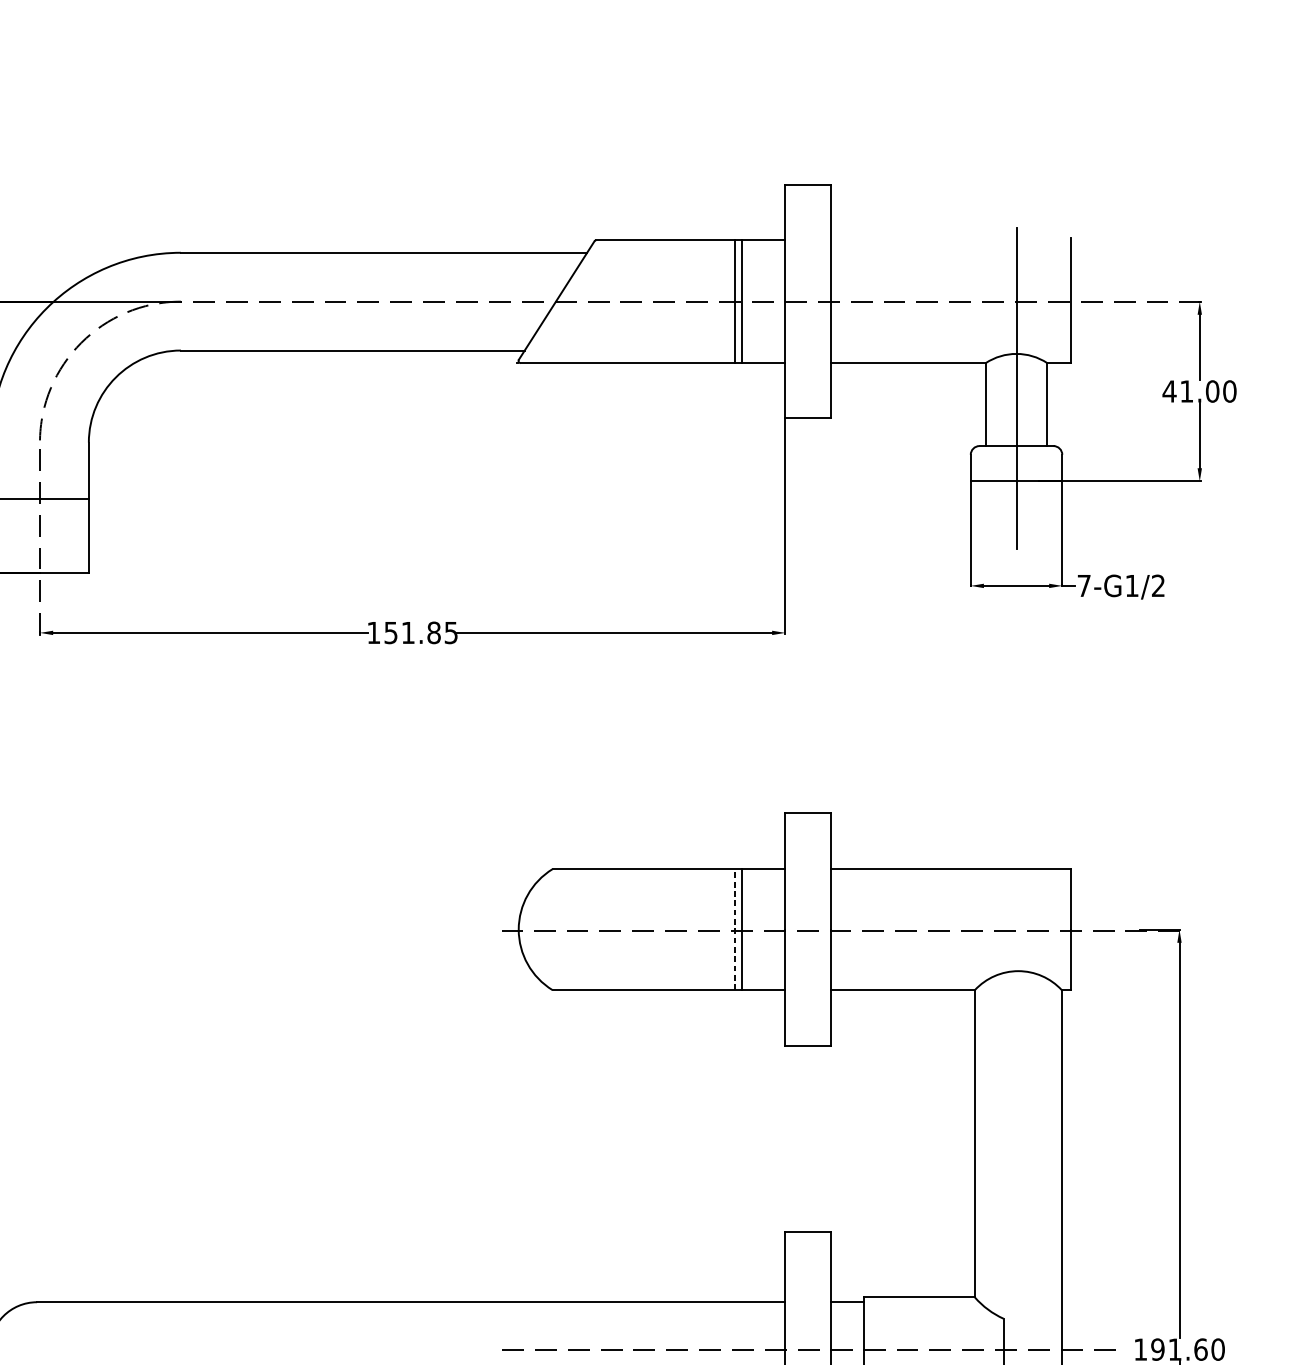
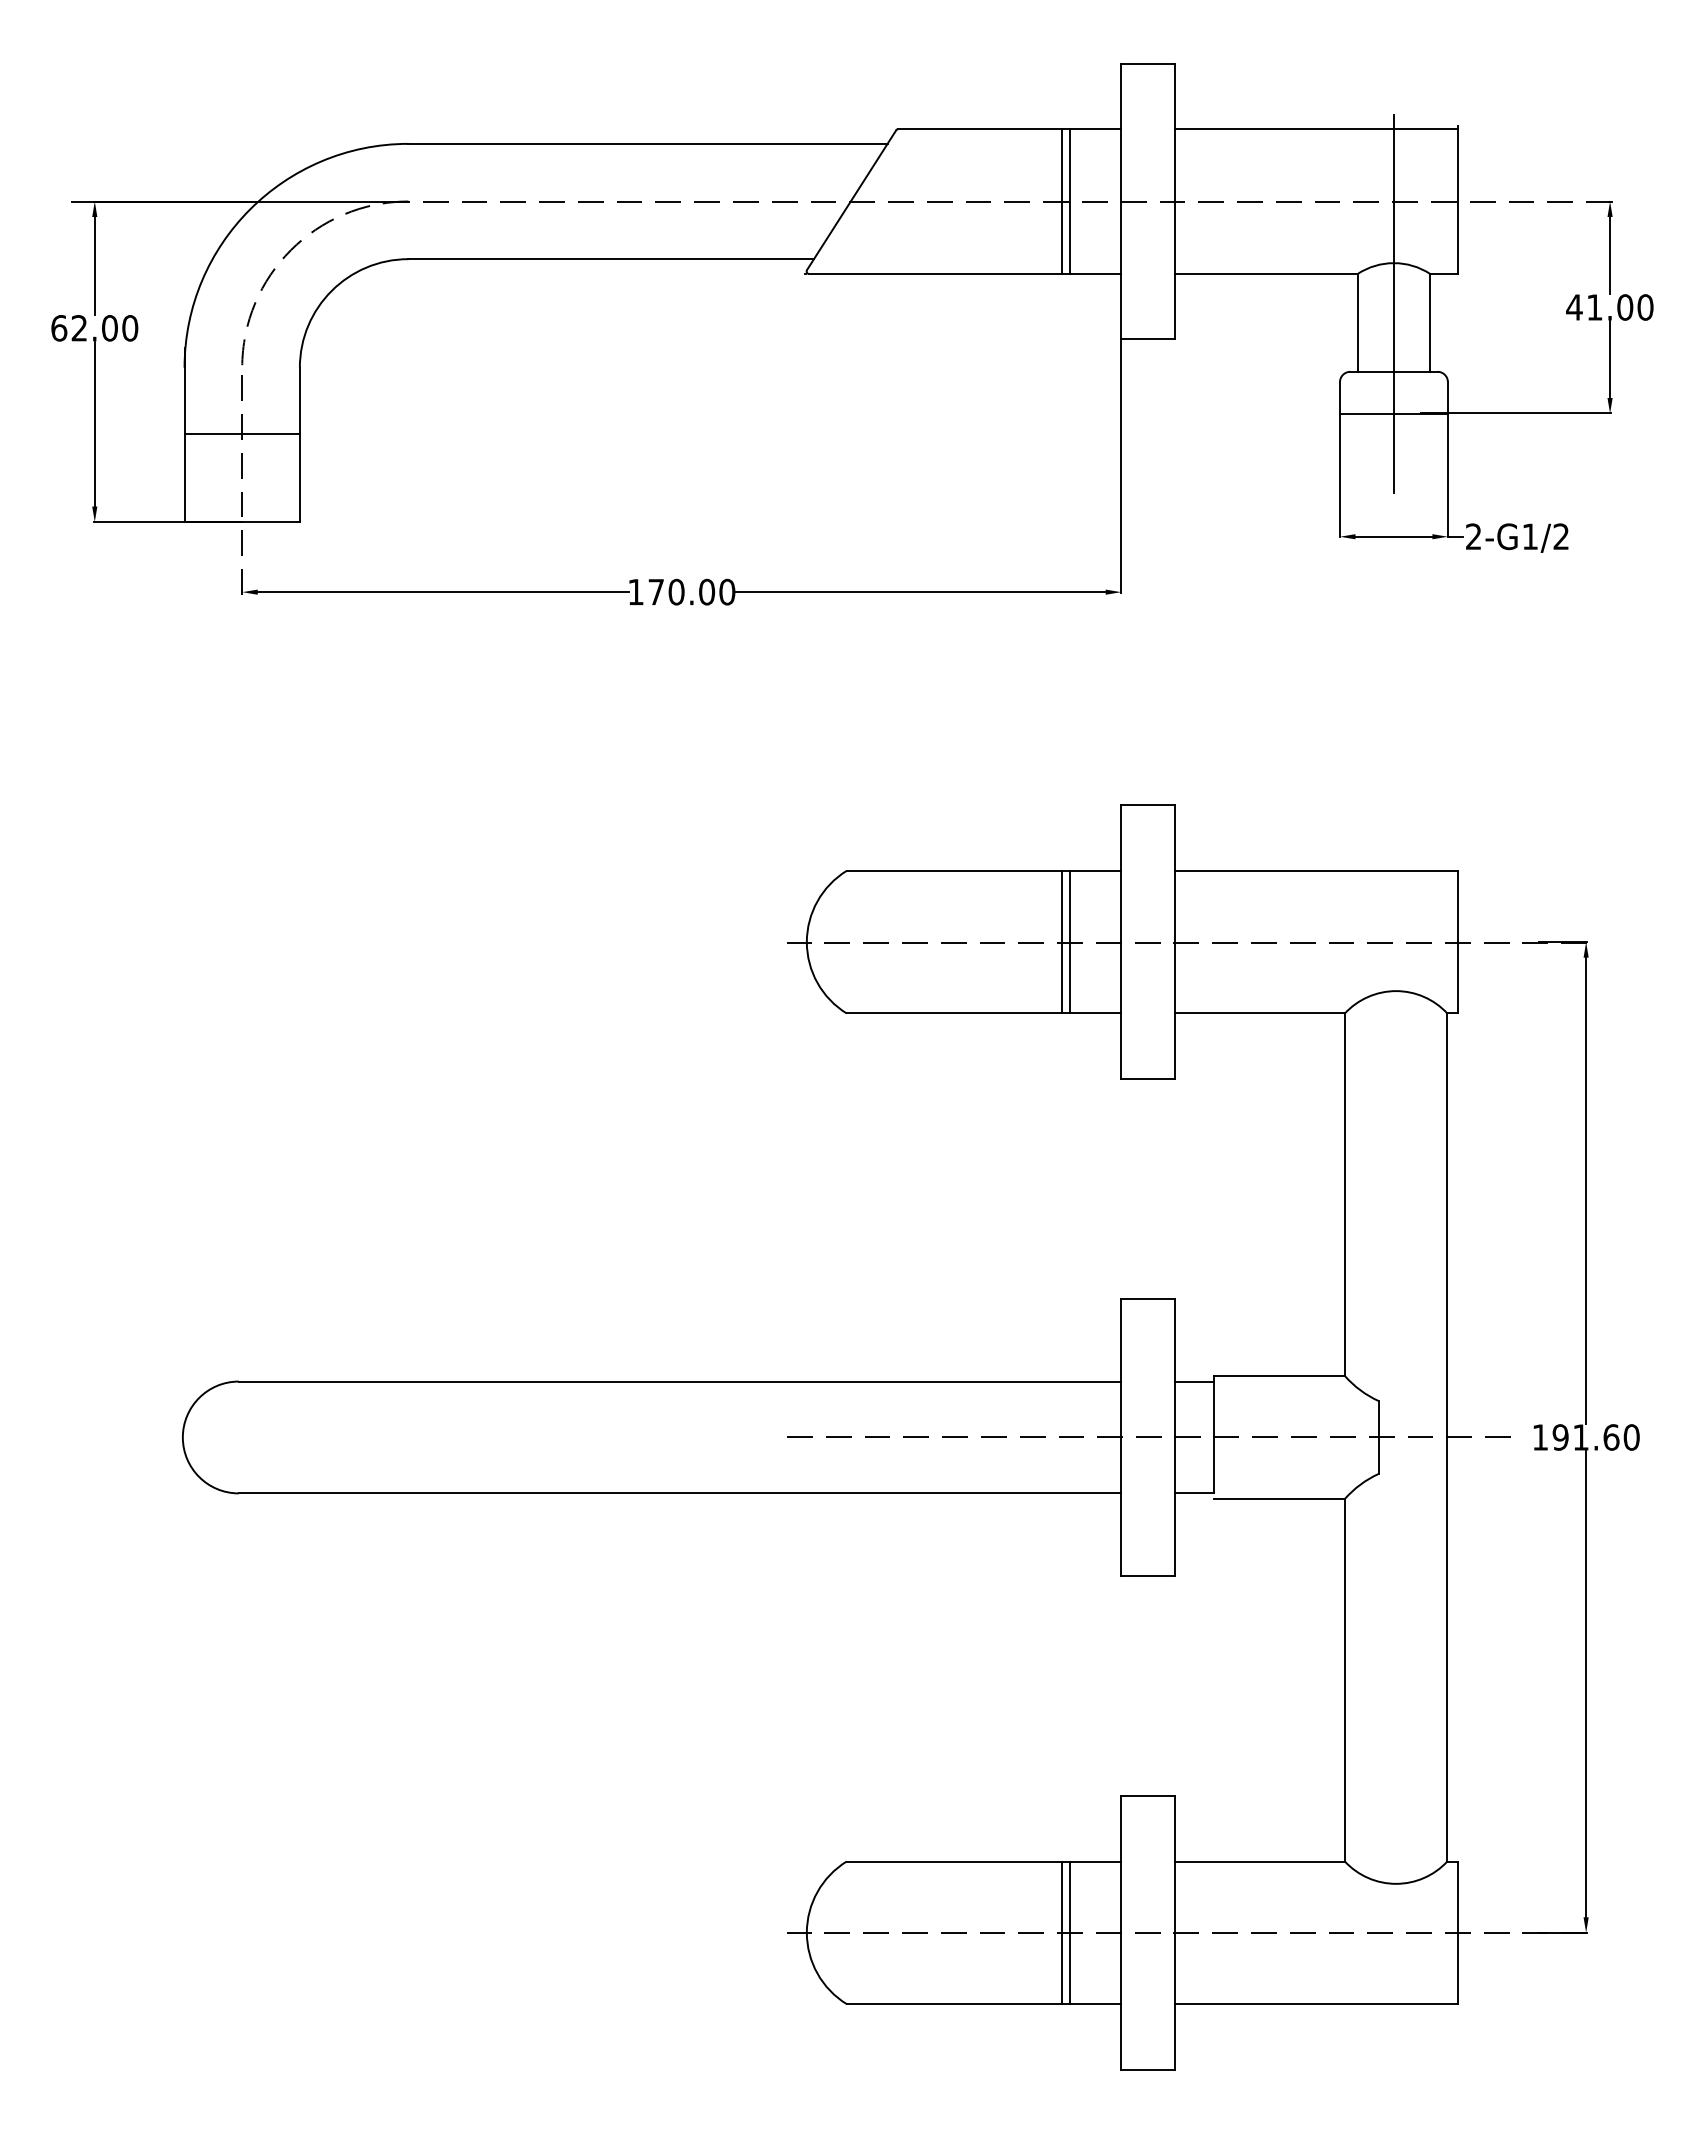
line: (950, 240) -> (1316, 129), added
text: (1083, 585) -> (1473, 536), 7-G1/2 -> 2-G1/2
text: (420, 632) -> (691, 591), 151.85 -> 170.00
line: (735, 929) -> (1062, 941), dashed -> solid

